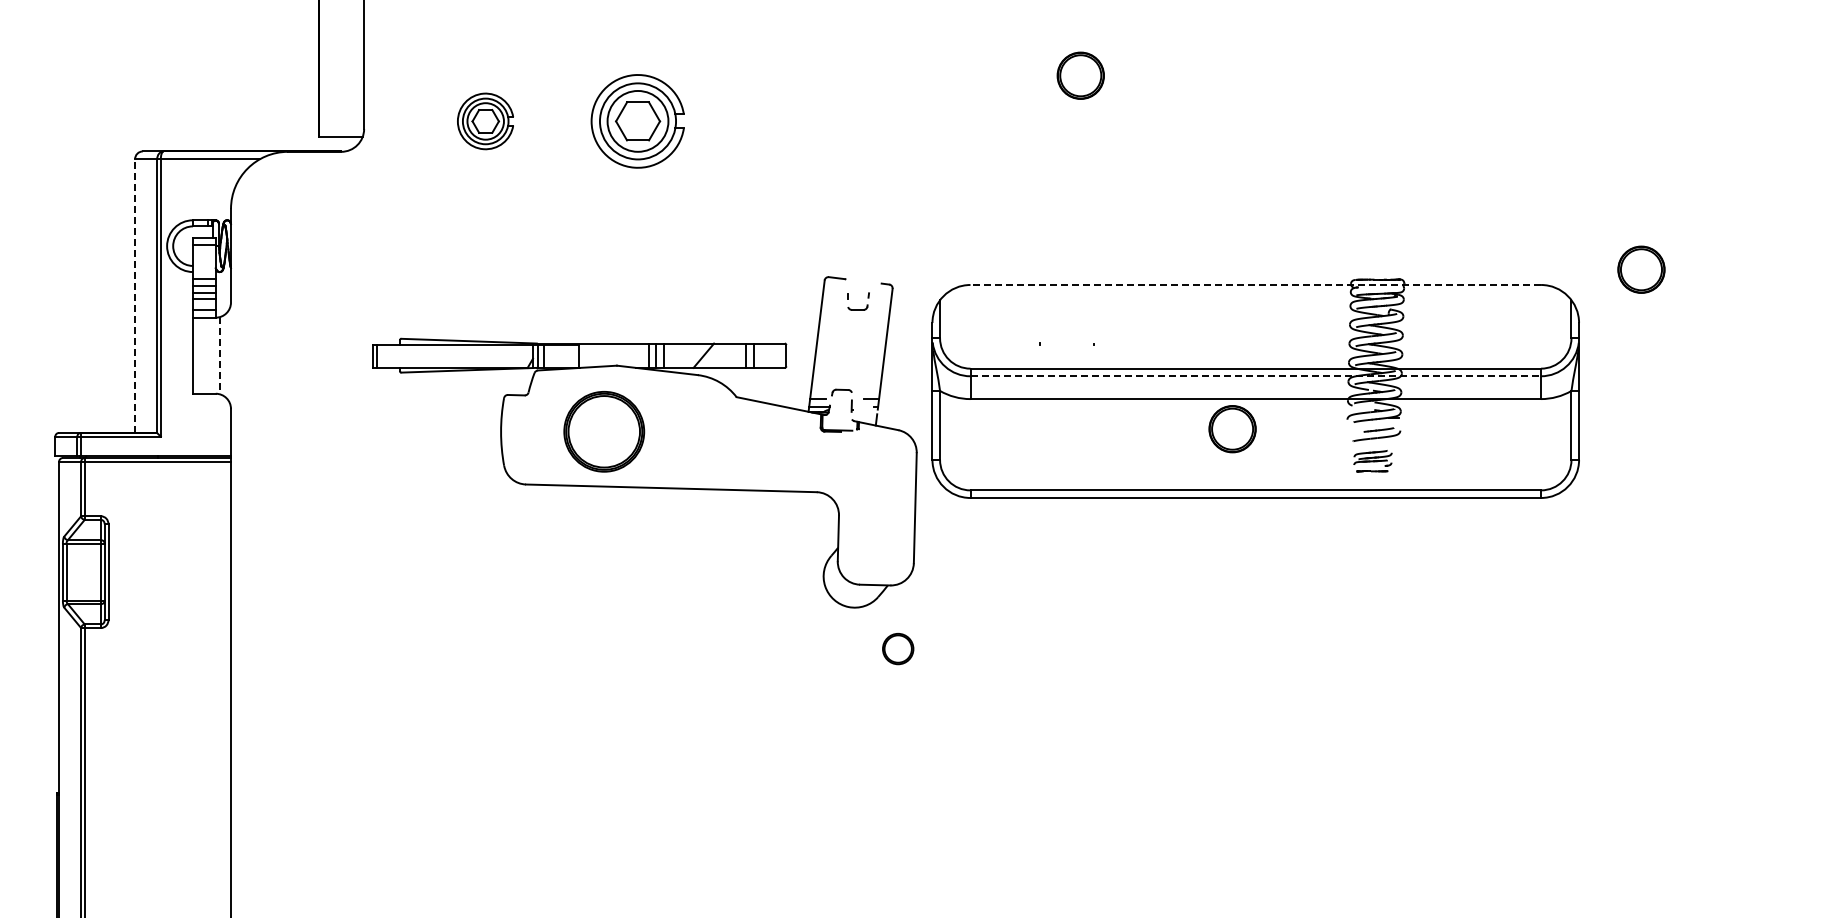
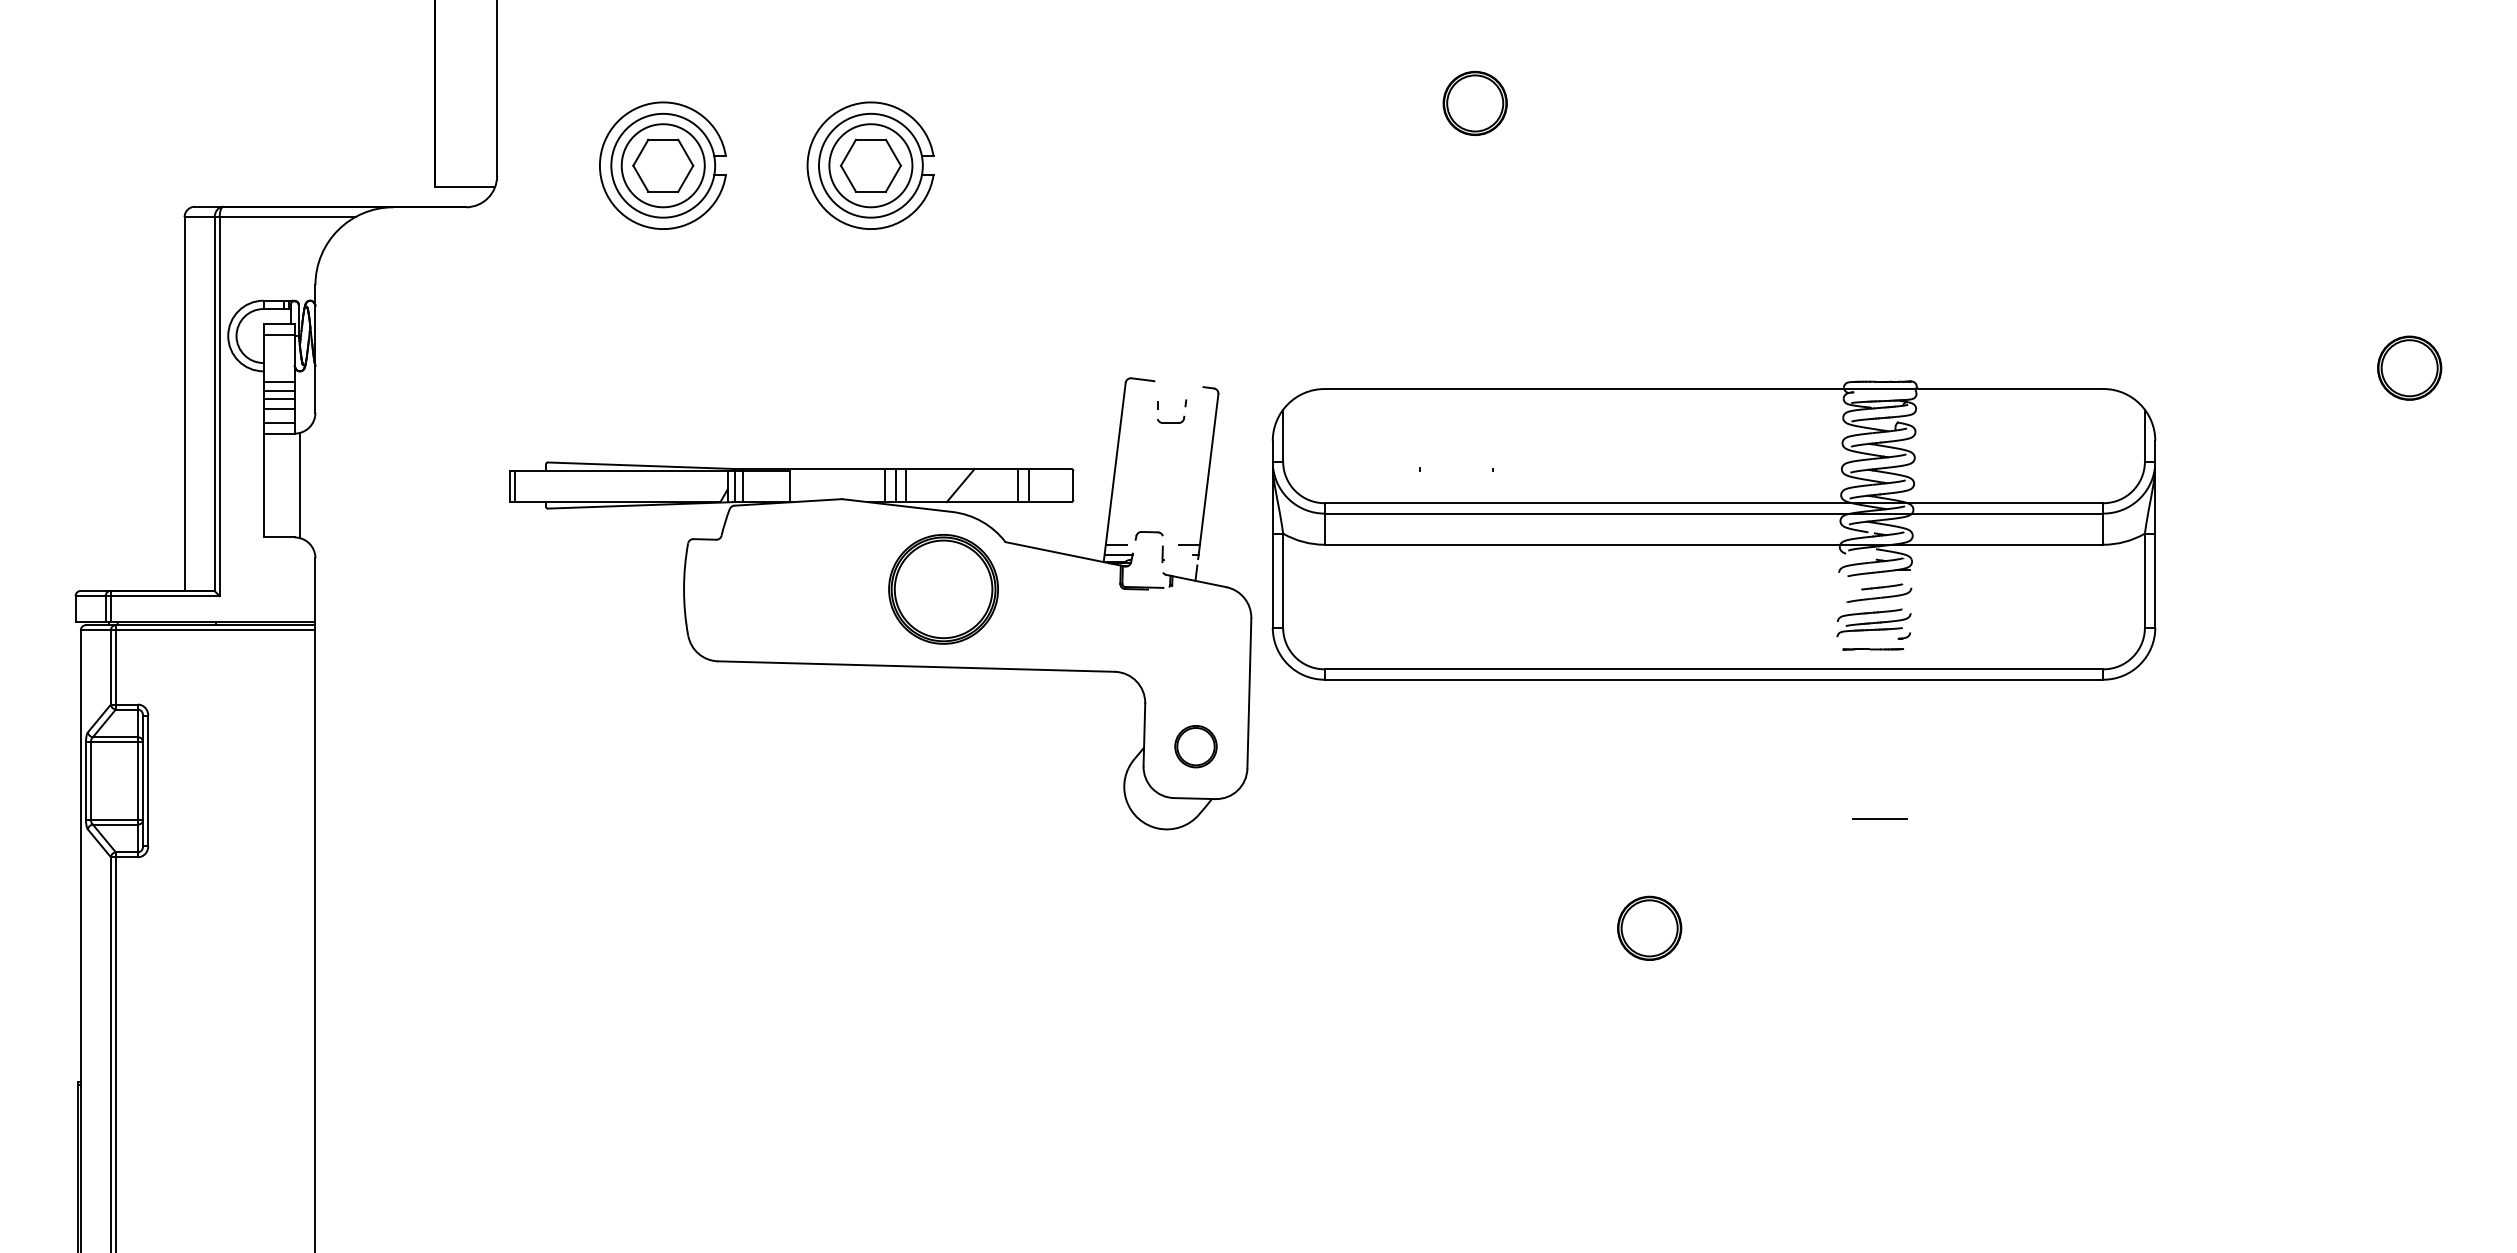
part: (485, 121) -> (662, 165), size x1.67
part: (1641, 269) -> (2409, 367), moved
line: (1255, 284) -> (1713, 388), dashed -> solid
line: (135, 296) -> (185, 404), dashed -> solid
line: (219, 355) -> (299, 485), dashed -> solid
line: (1256, 376) -> (1715, 513), dashed -> solid
part: (1232, 429) -> (1649, 928), moved
part: (604, 431) -> (943, 588), moved
part: (1372, 460) -> (1873, 628), size x1.43
line: (1377, 600) -> (1880, 819), added
part: (898, 649) -> (1196, 747), moved

